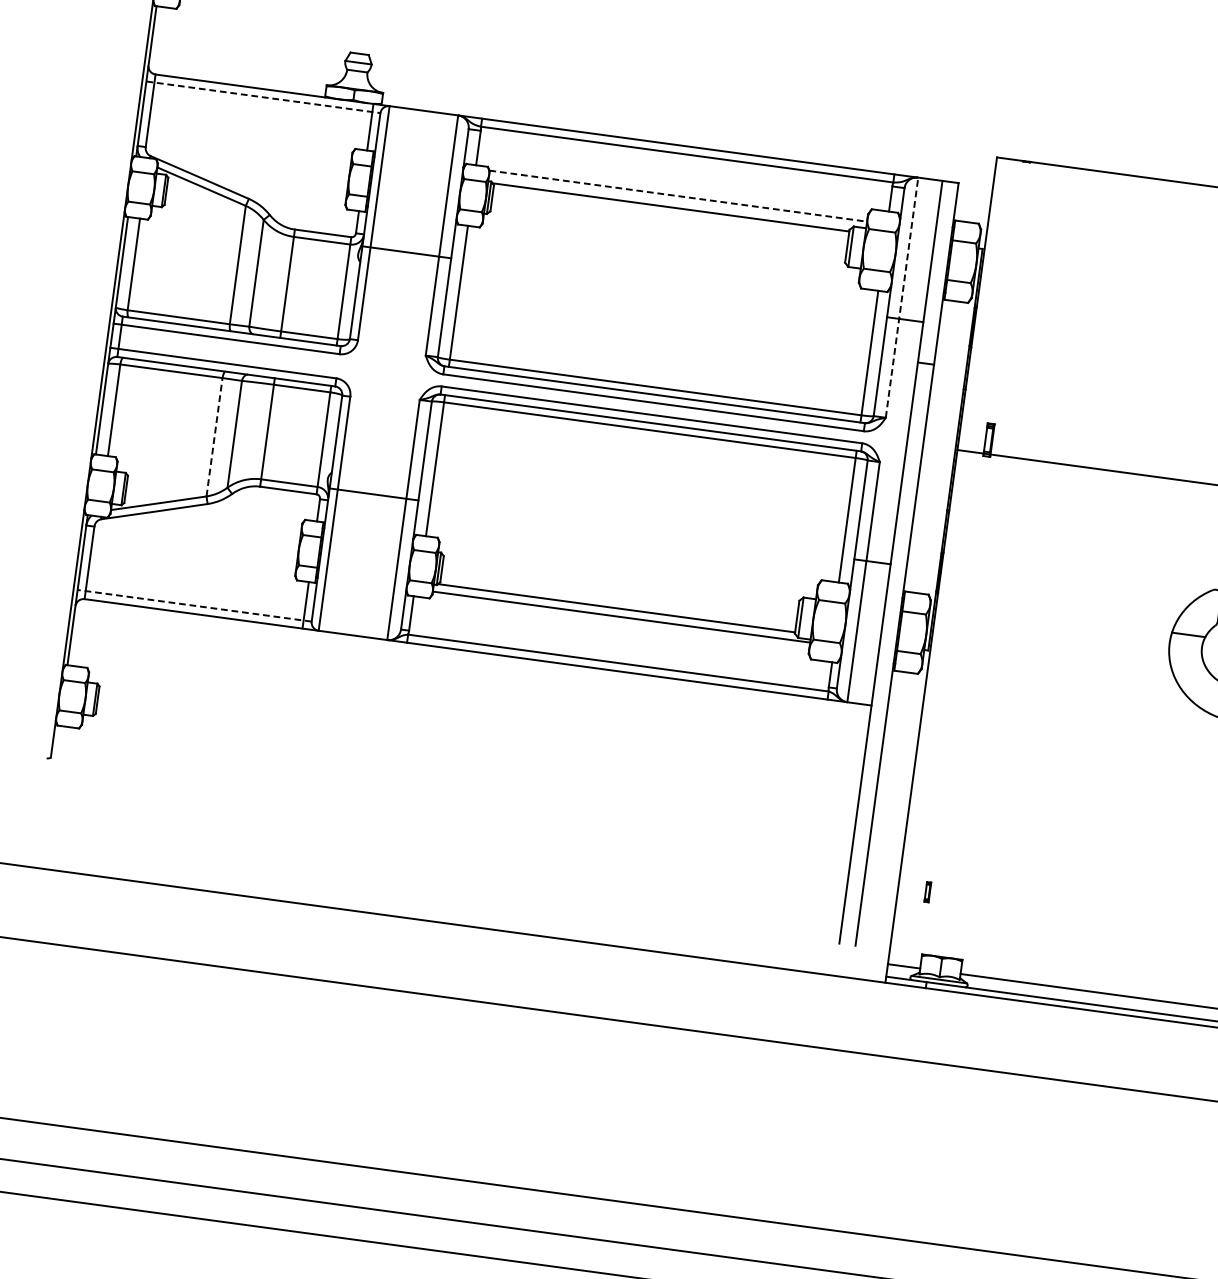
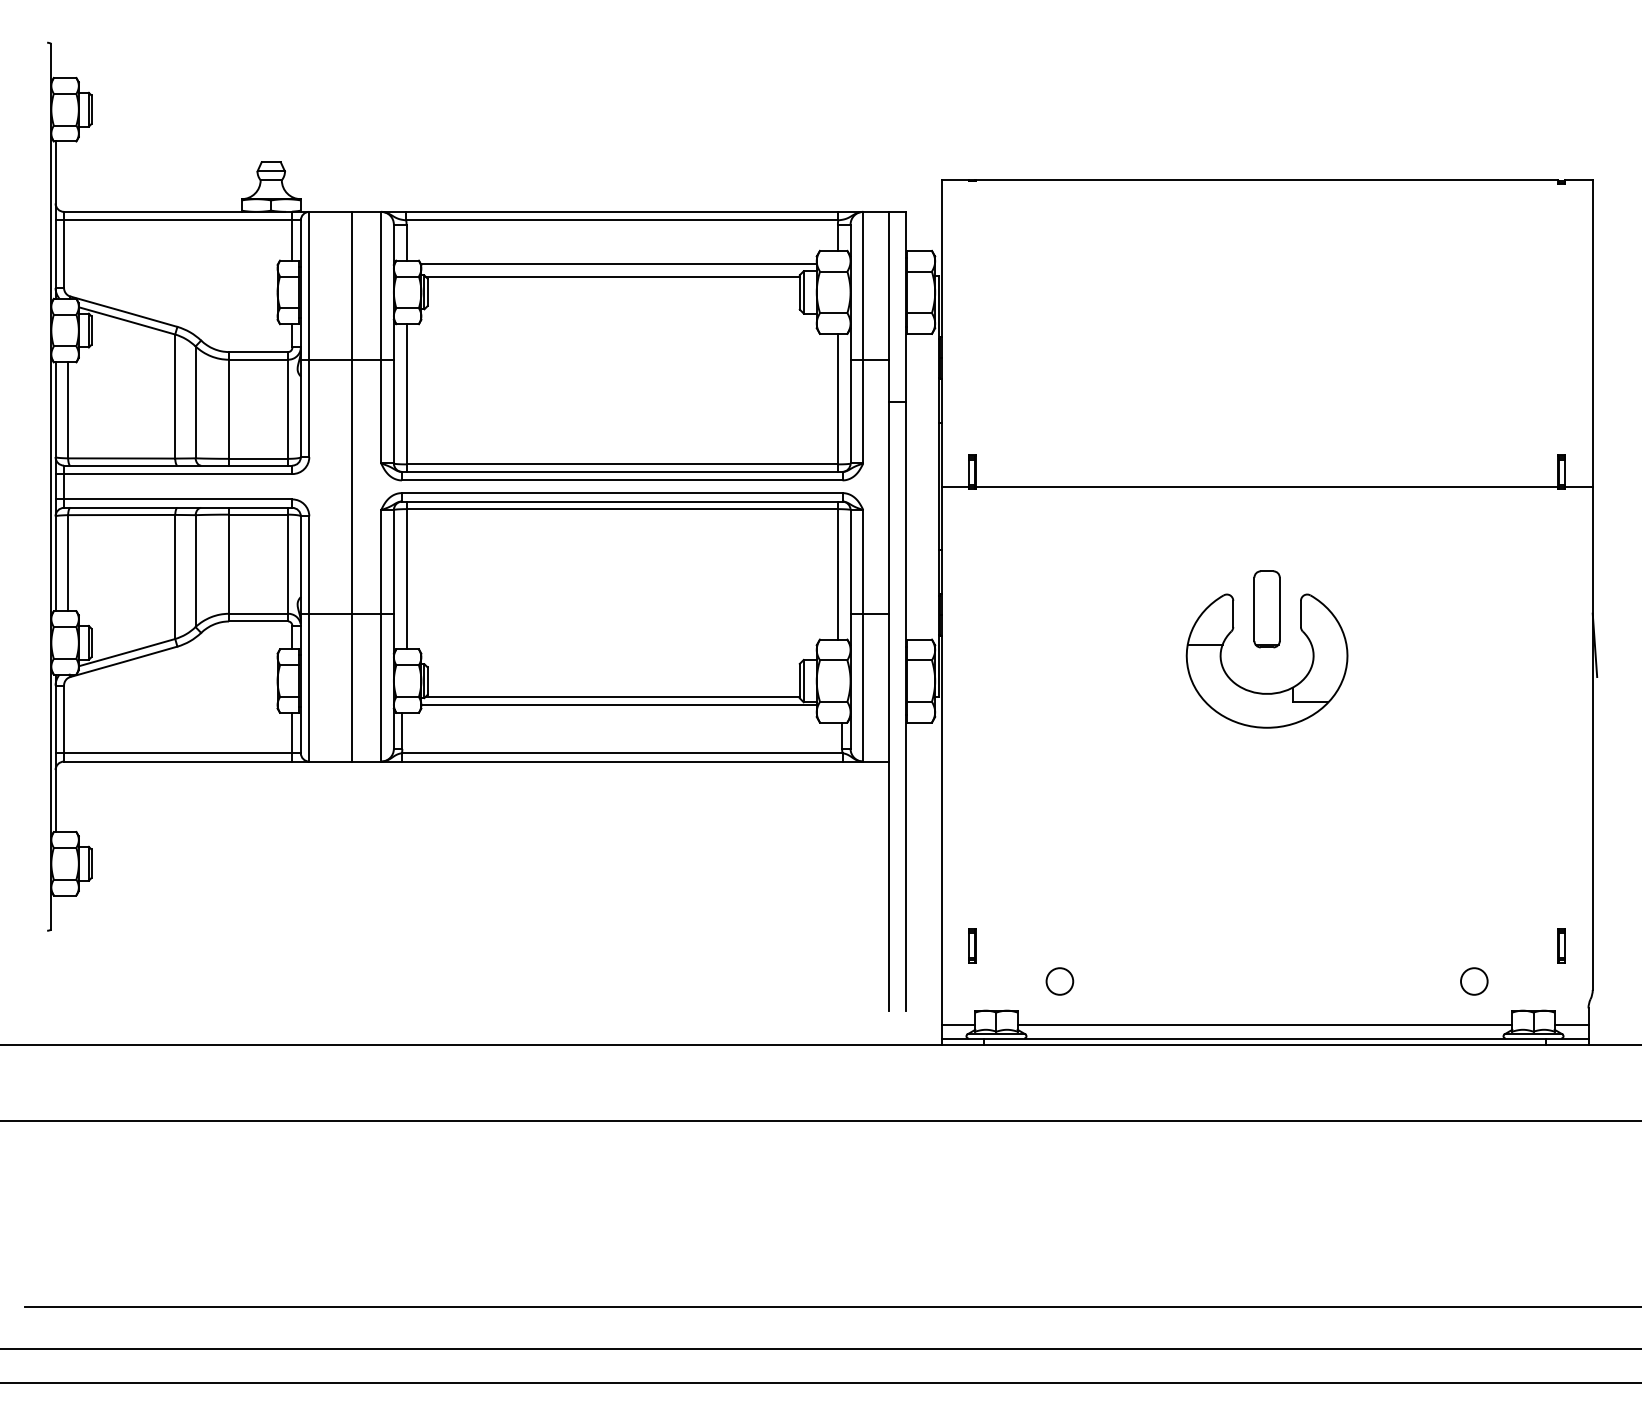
line: (263, 97) -> (178, 220), dashed -> solid
line: (677, 196) -> (618, 264), dashed -> solid
line: (902, 297) -> (863, 337), dashed -> solid
line: (394, 373) -> (351, 486), added
line: (214, 436) -> (175, 576), dashed -> solid
line: (194, 606) -> (178, 753), dashed -> solid
part: (927, 891) -> (972, 945), size x1.67
circle: (1006, 937) -> (1059, 981), added

